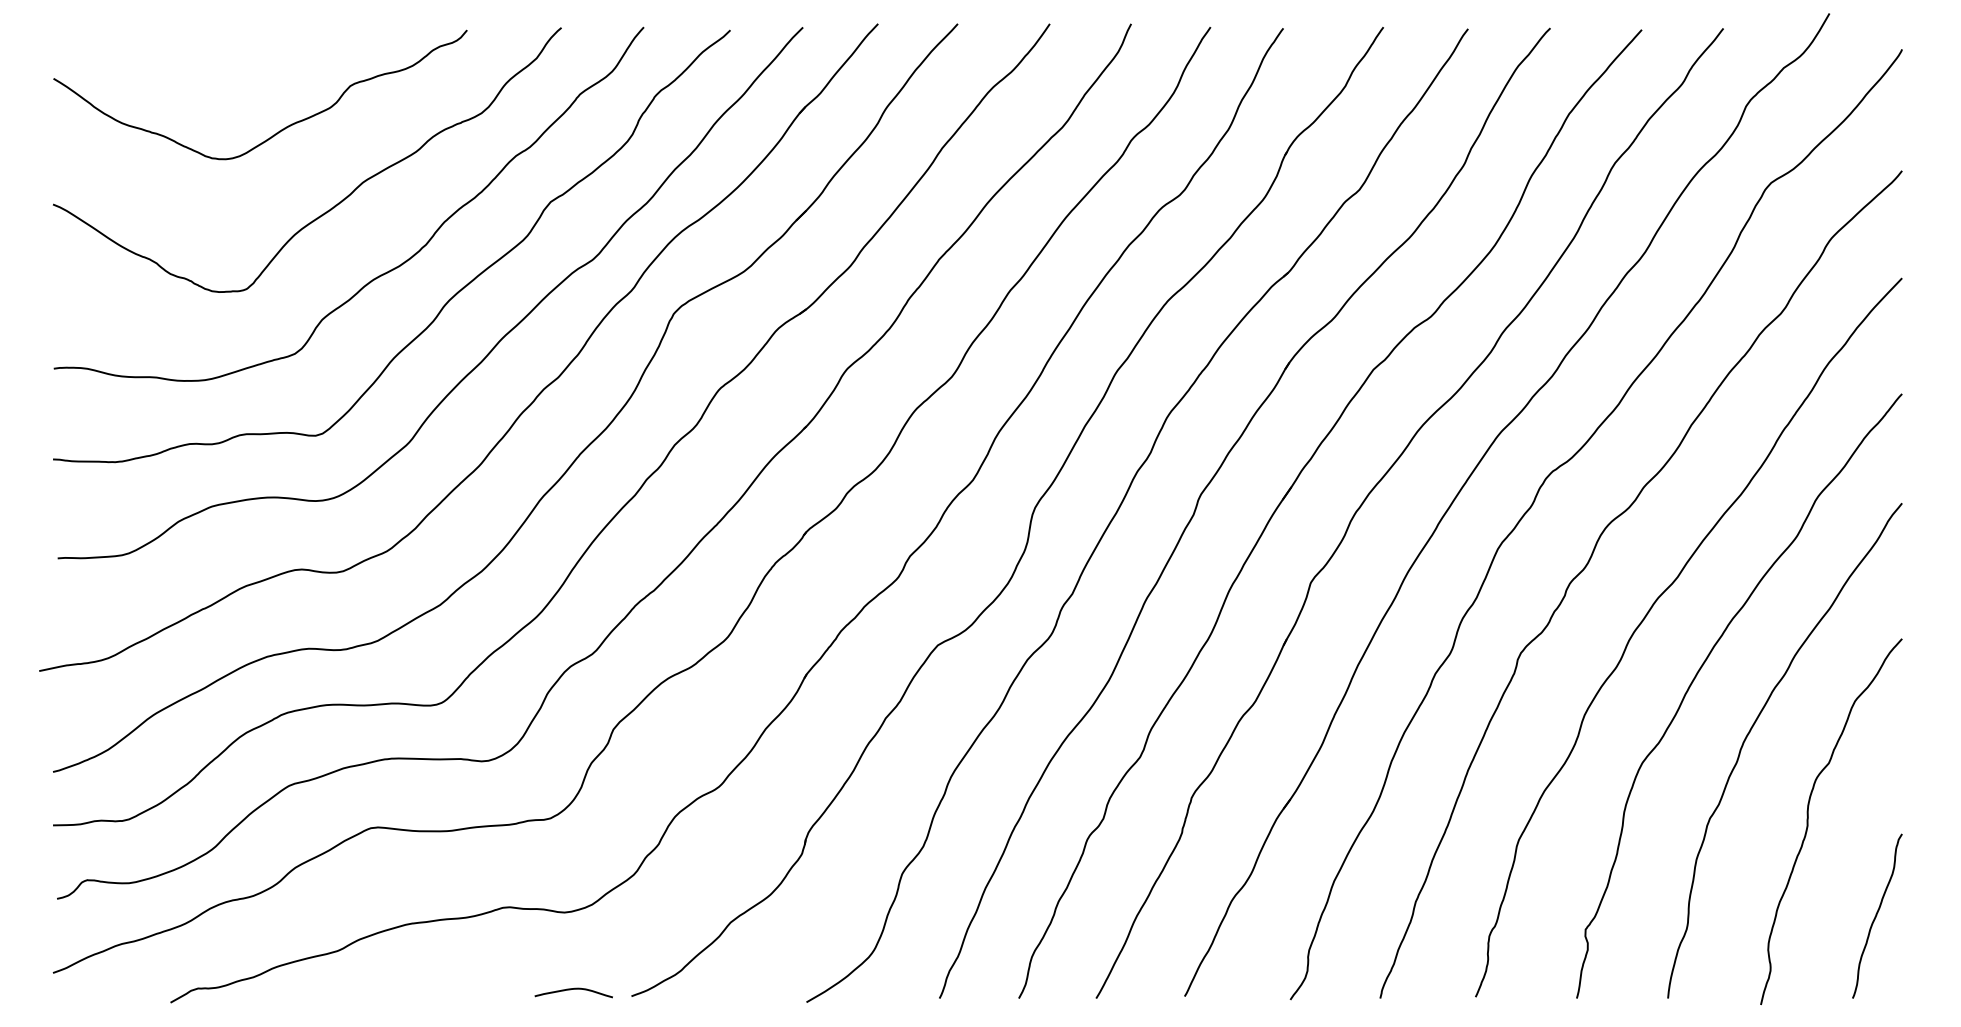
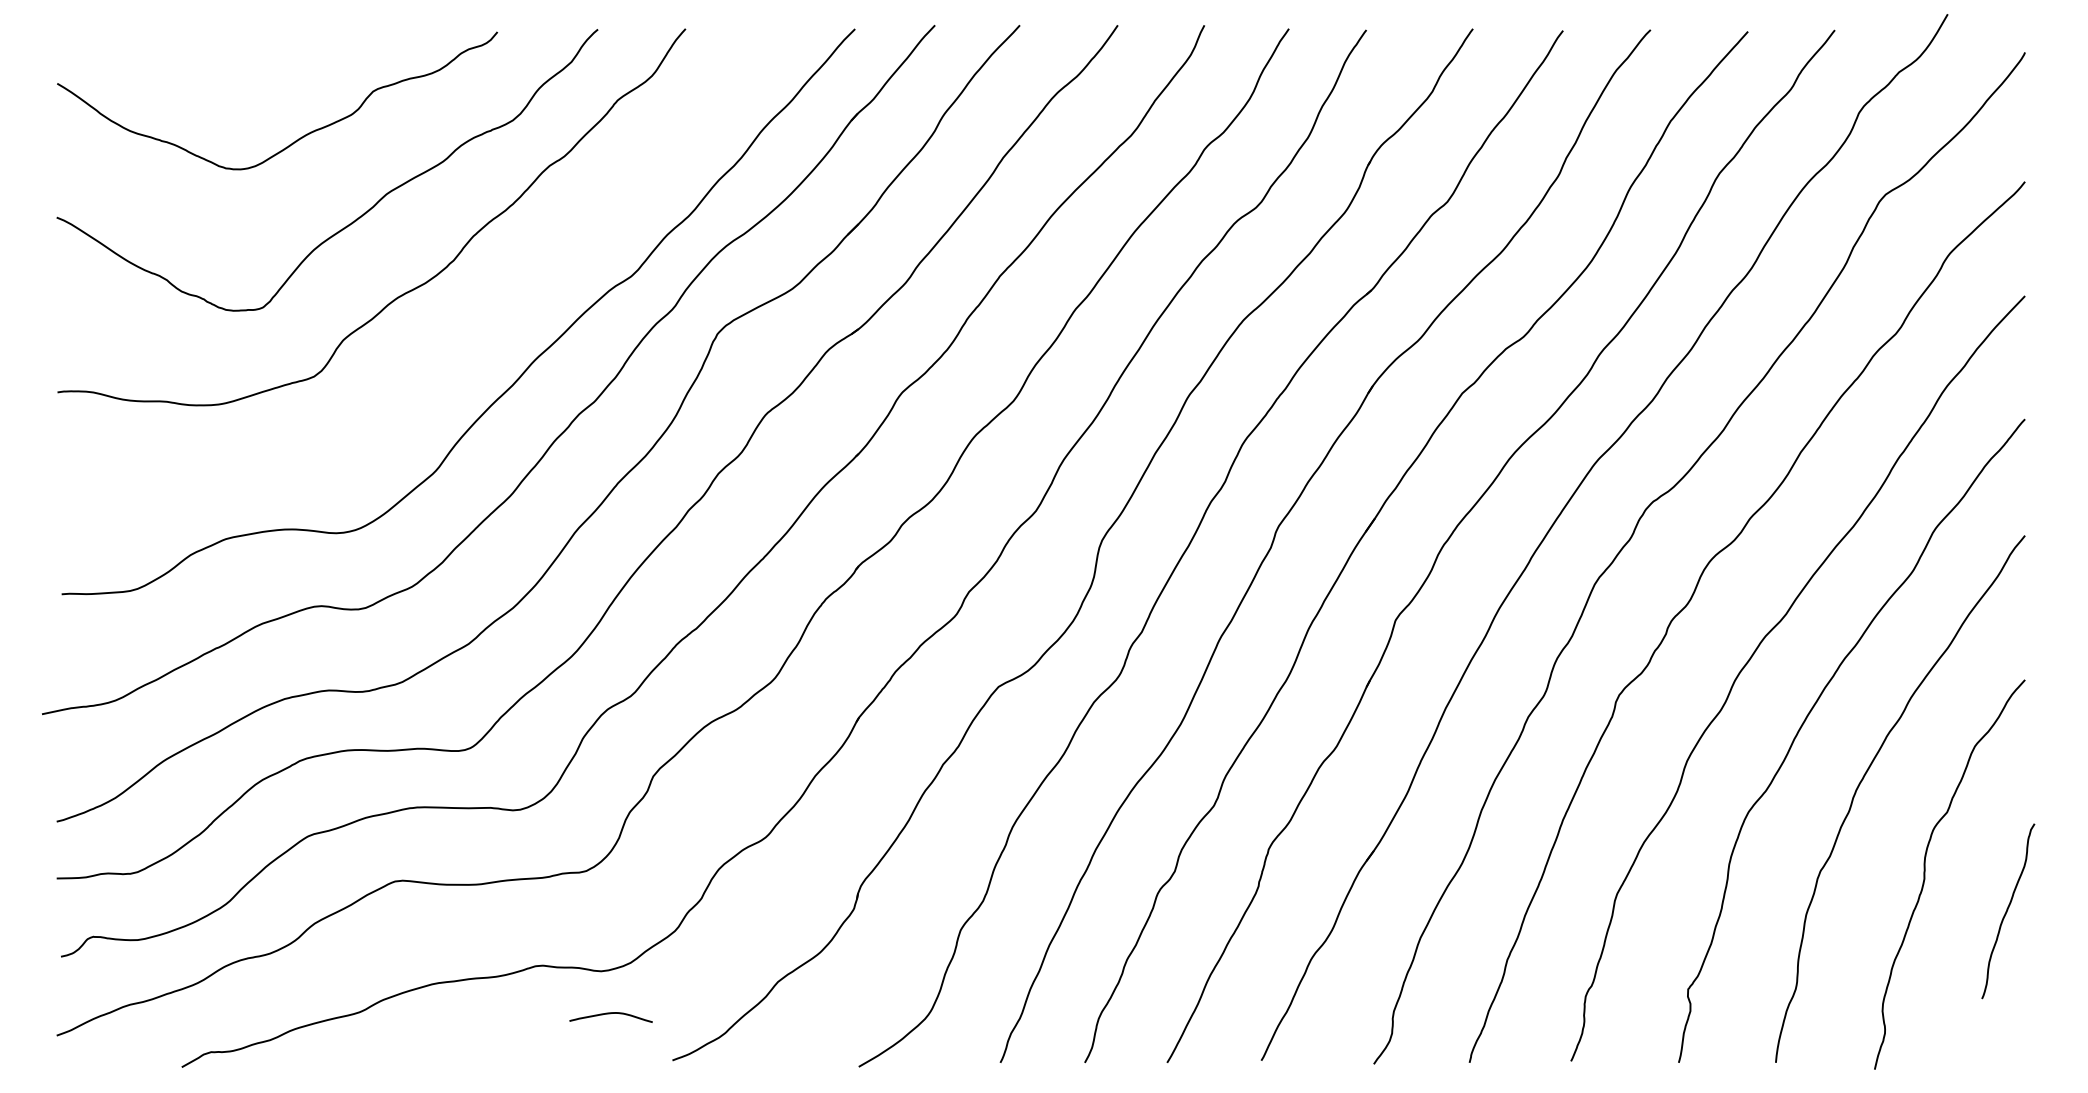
curve: (448, 299) -> (477, 318), removed
curve: (1877, 915) -> (2008, 910), moved
curve: (573, 989) -> (610, 1013), moved

